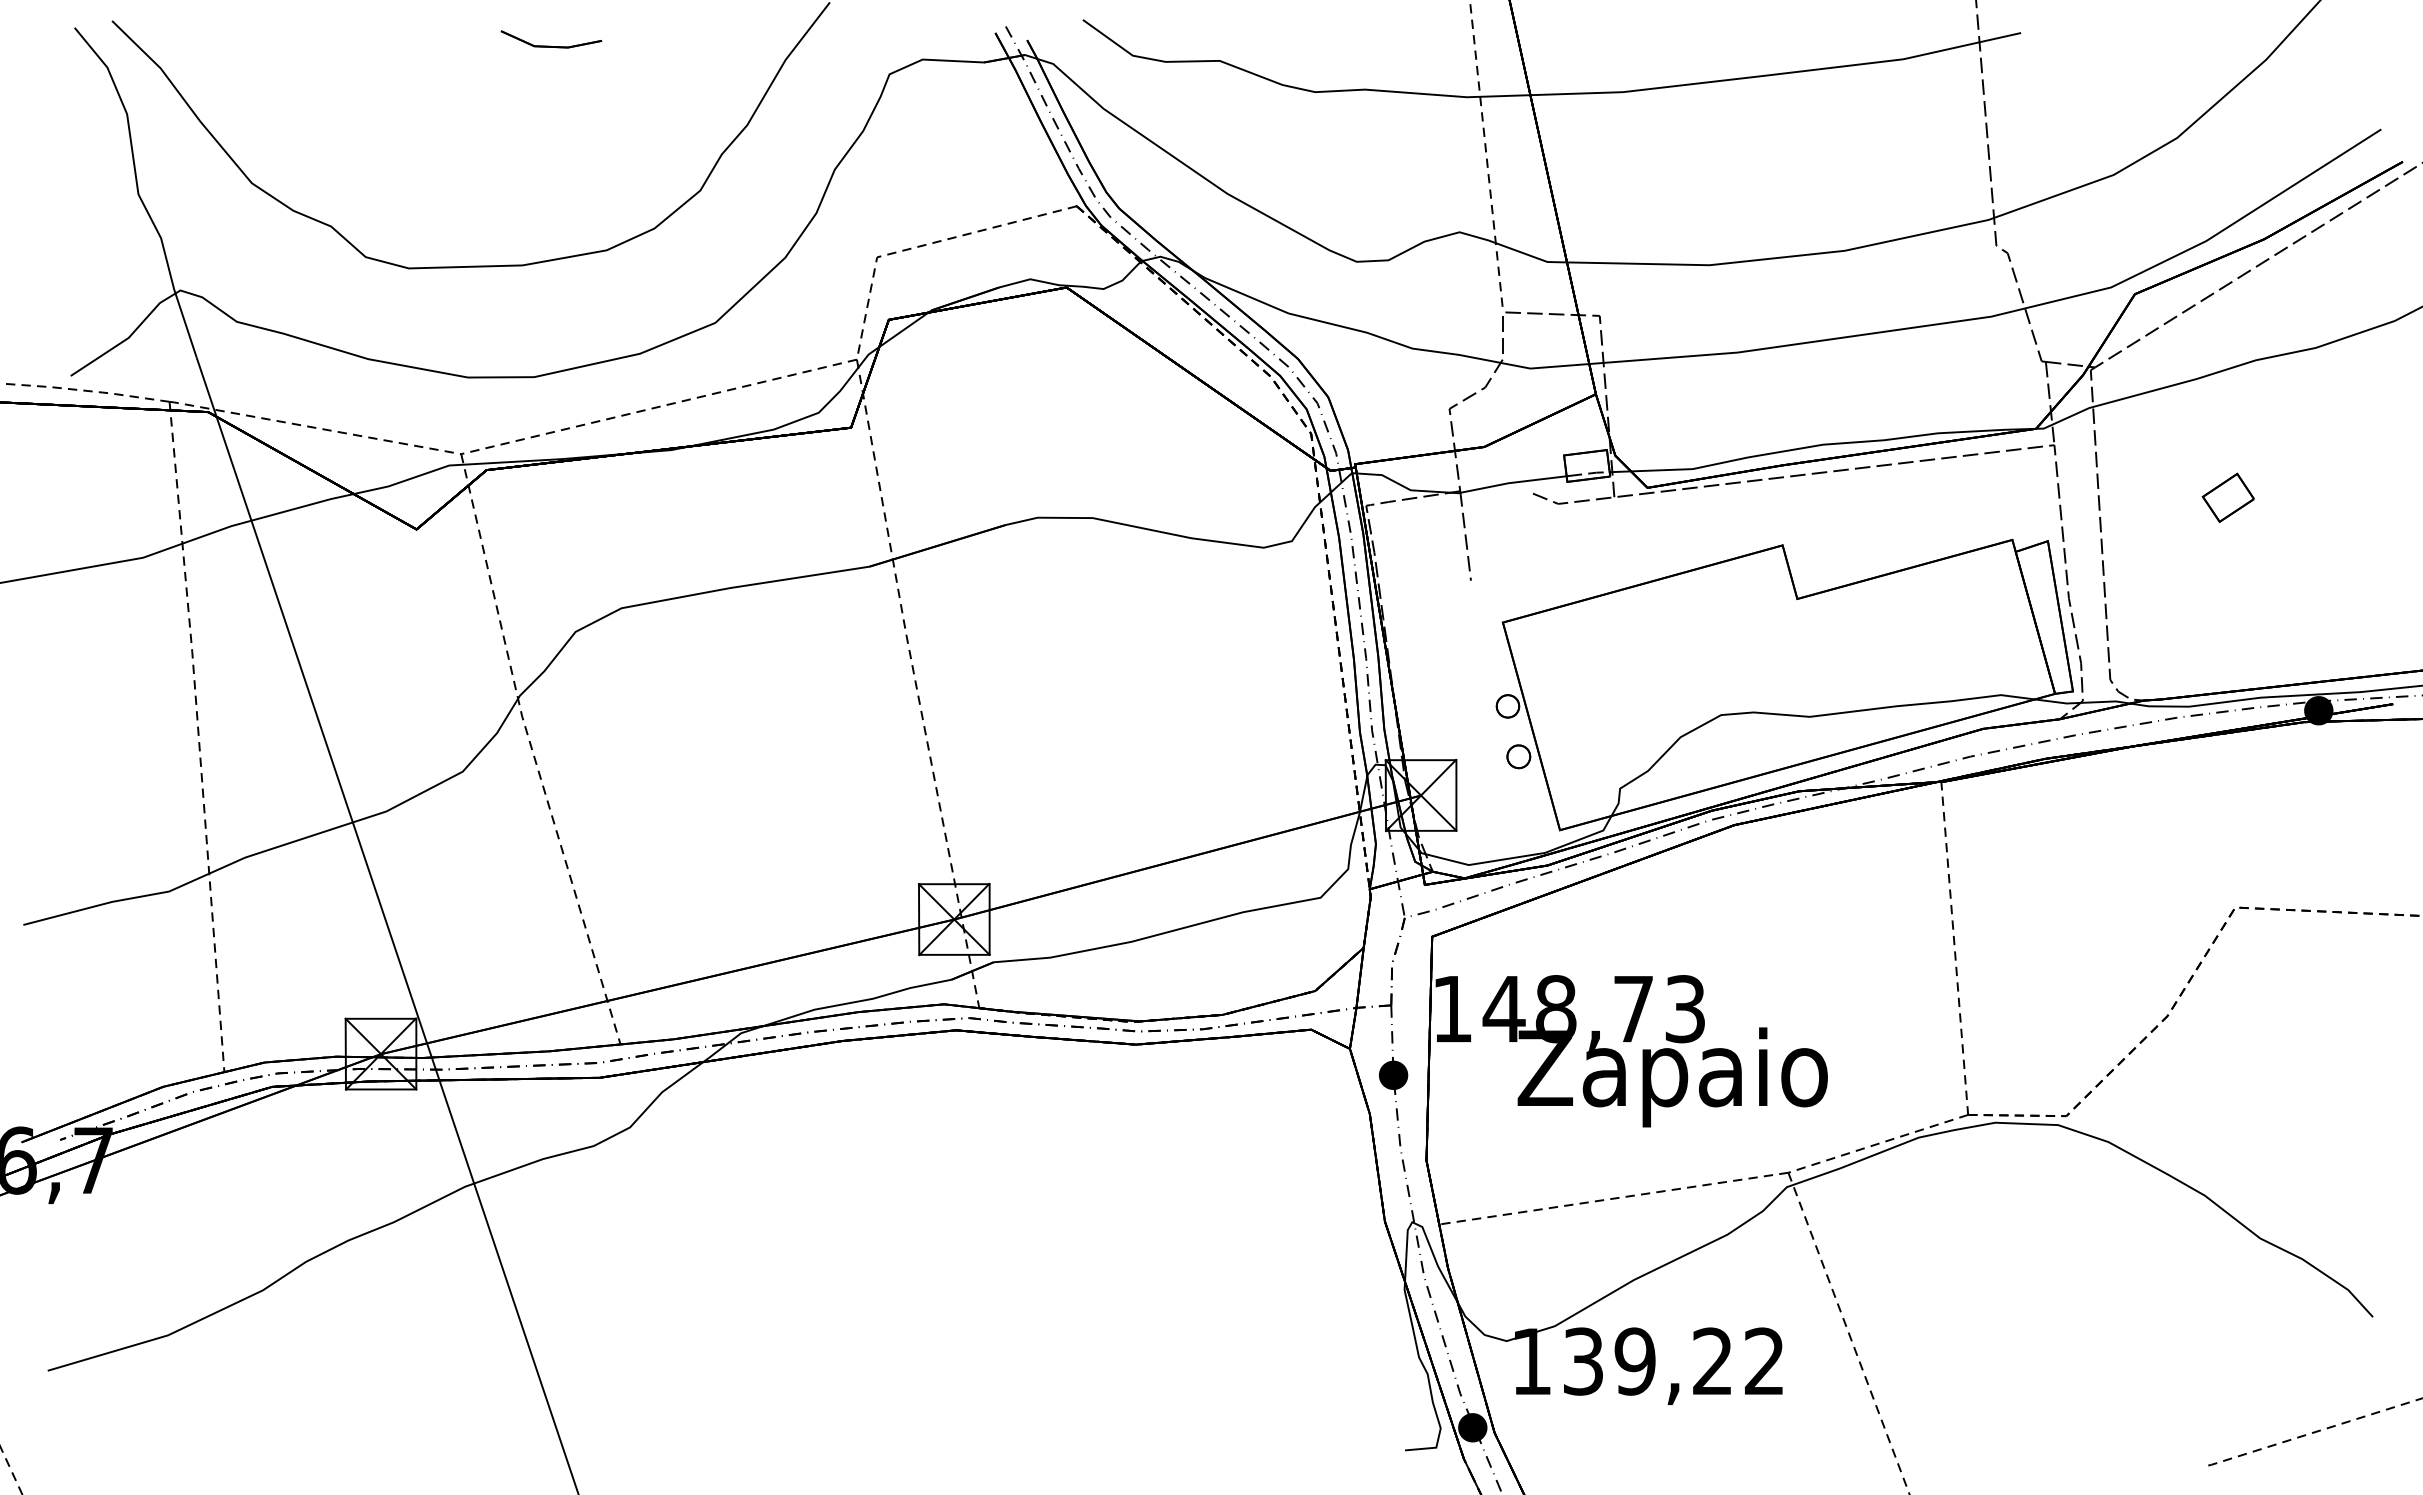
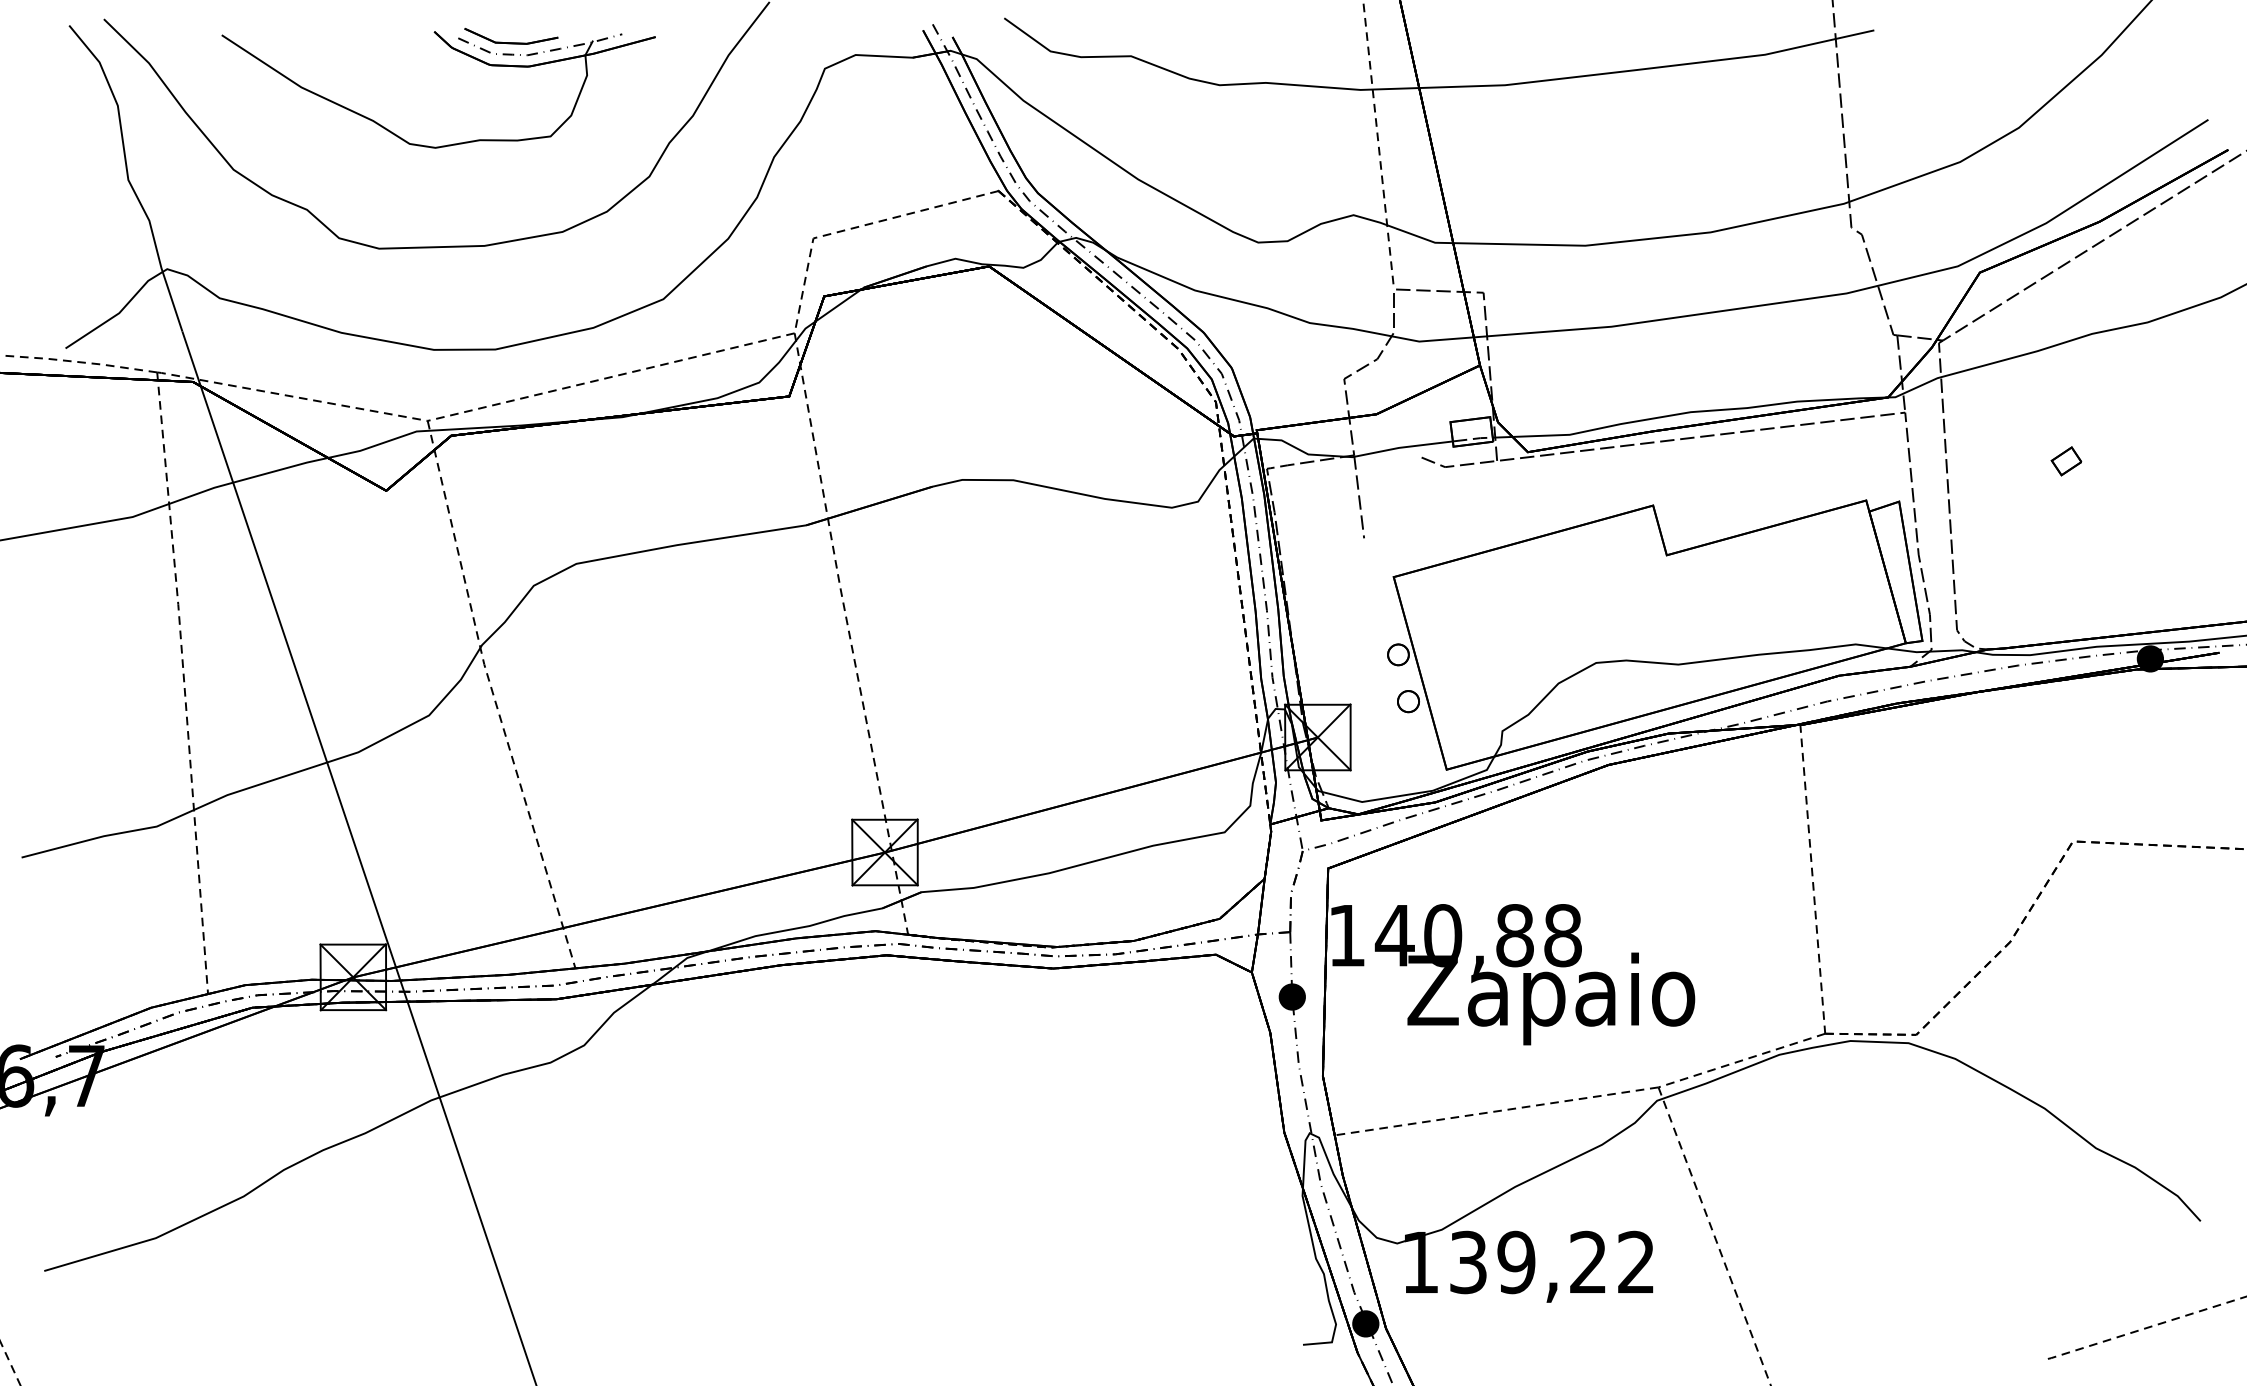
part: (494, 56) -> (458, 52), added
part: (2228, 497) -> (2066, 461), size x0.62
text: (1620, 1009) -> (1502, 935), 148,73 -> 140,88

